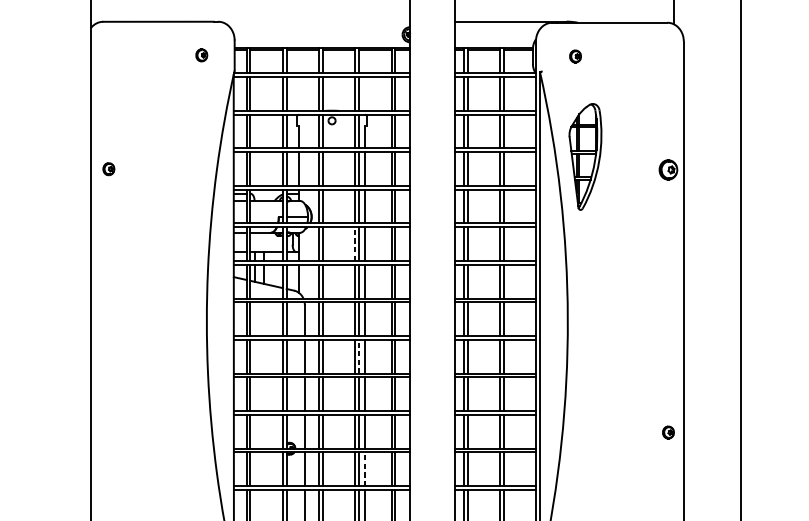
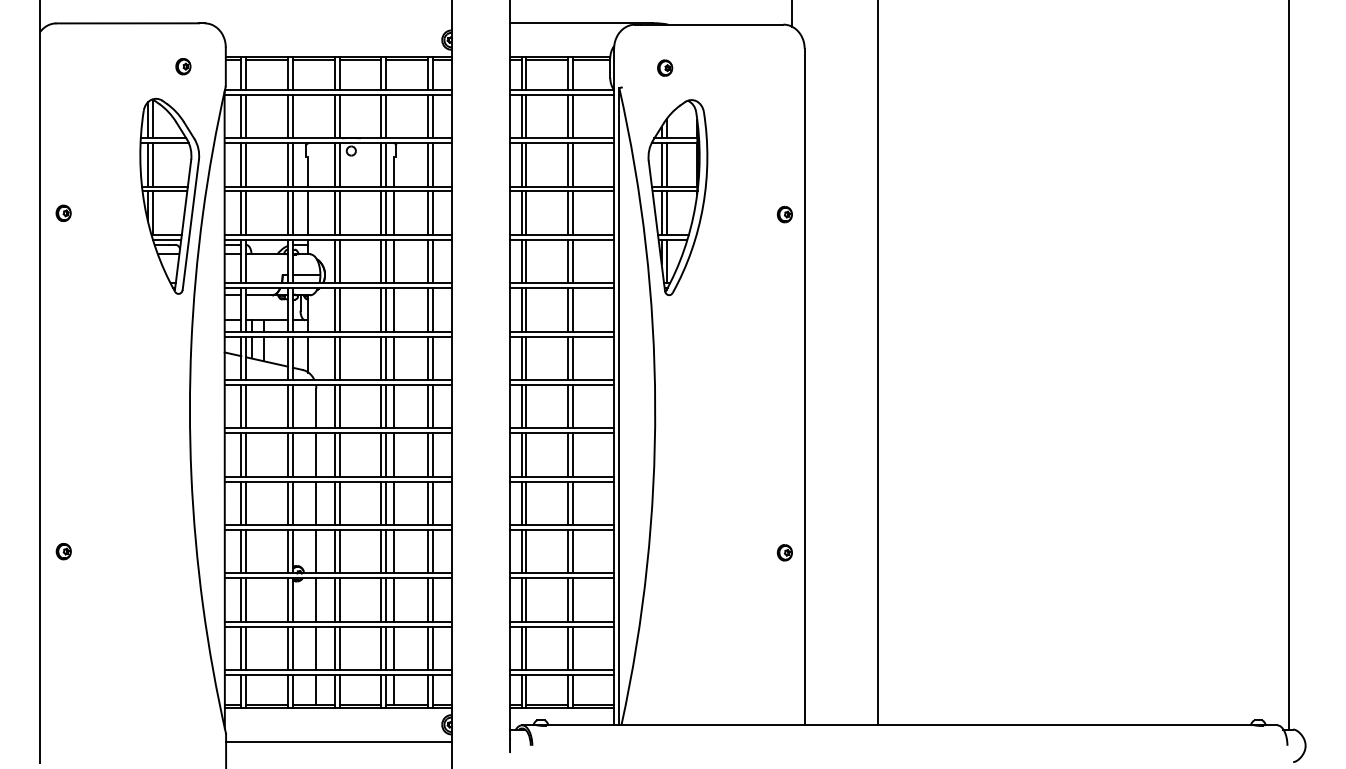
part: (190, 155) -> (169, 195), added
part: (585, 156) -> (677, 197), size x1.43
part: (668, 170) -> (784, 214), size x0.62
line: (355, 243) -> (381, 309), dashed -> solid
line: (359, 356) -> (386, 454), dashed -> solid
part: (108, 431) -> (63, 551), added
line: (365, 469) -> (394, 600), dashed -> solid

